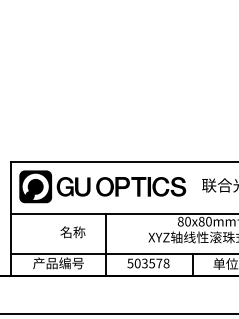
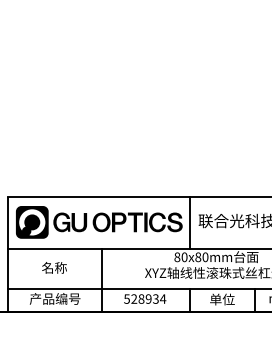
line: (192, 187) -> (189, 223), added
text: (72, 231) -> (54, 267), moved
text: (151, 262) -> (148, 298), 503578 -> 528934

